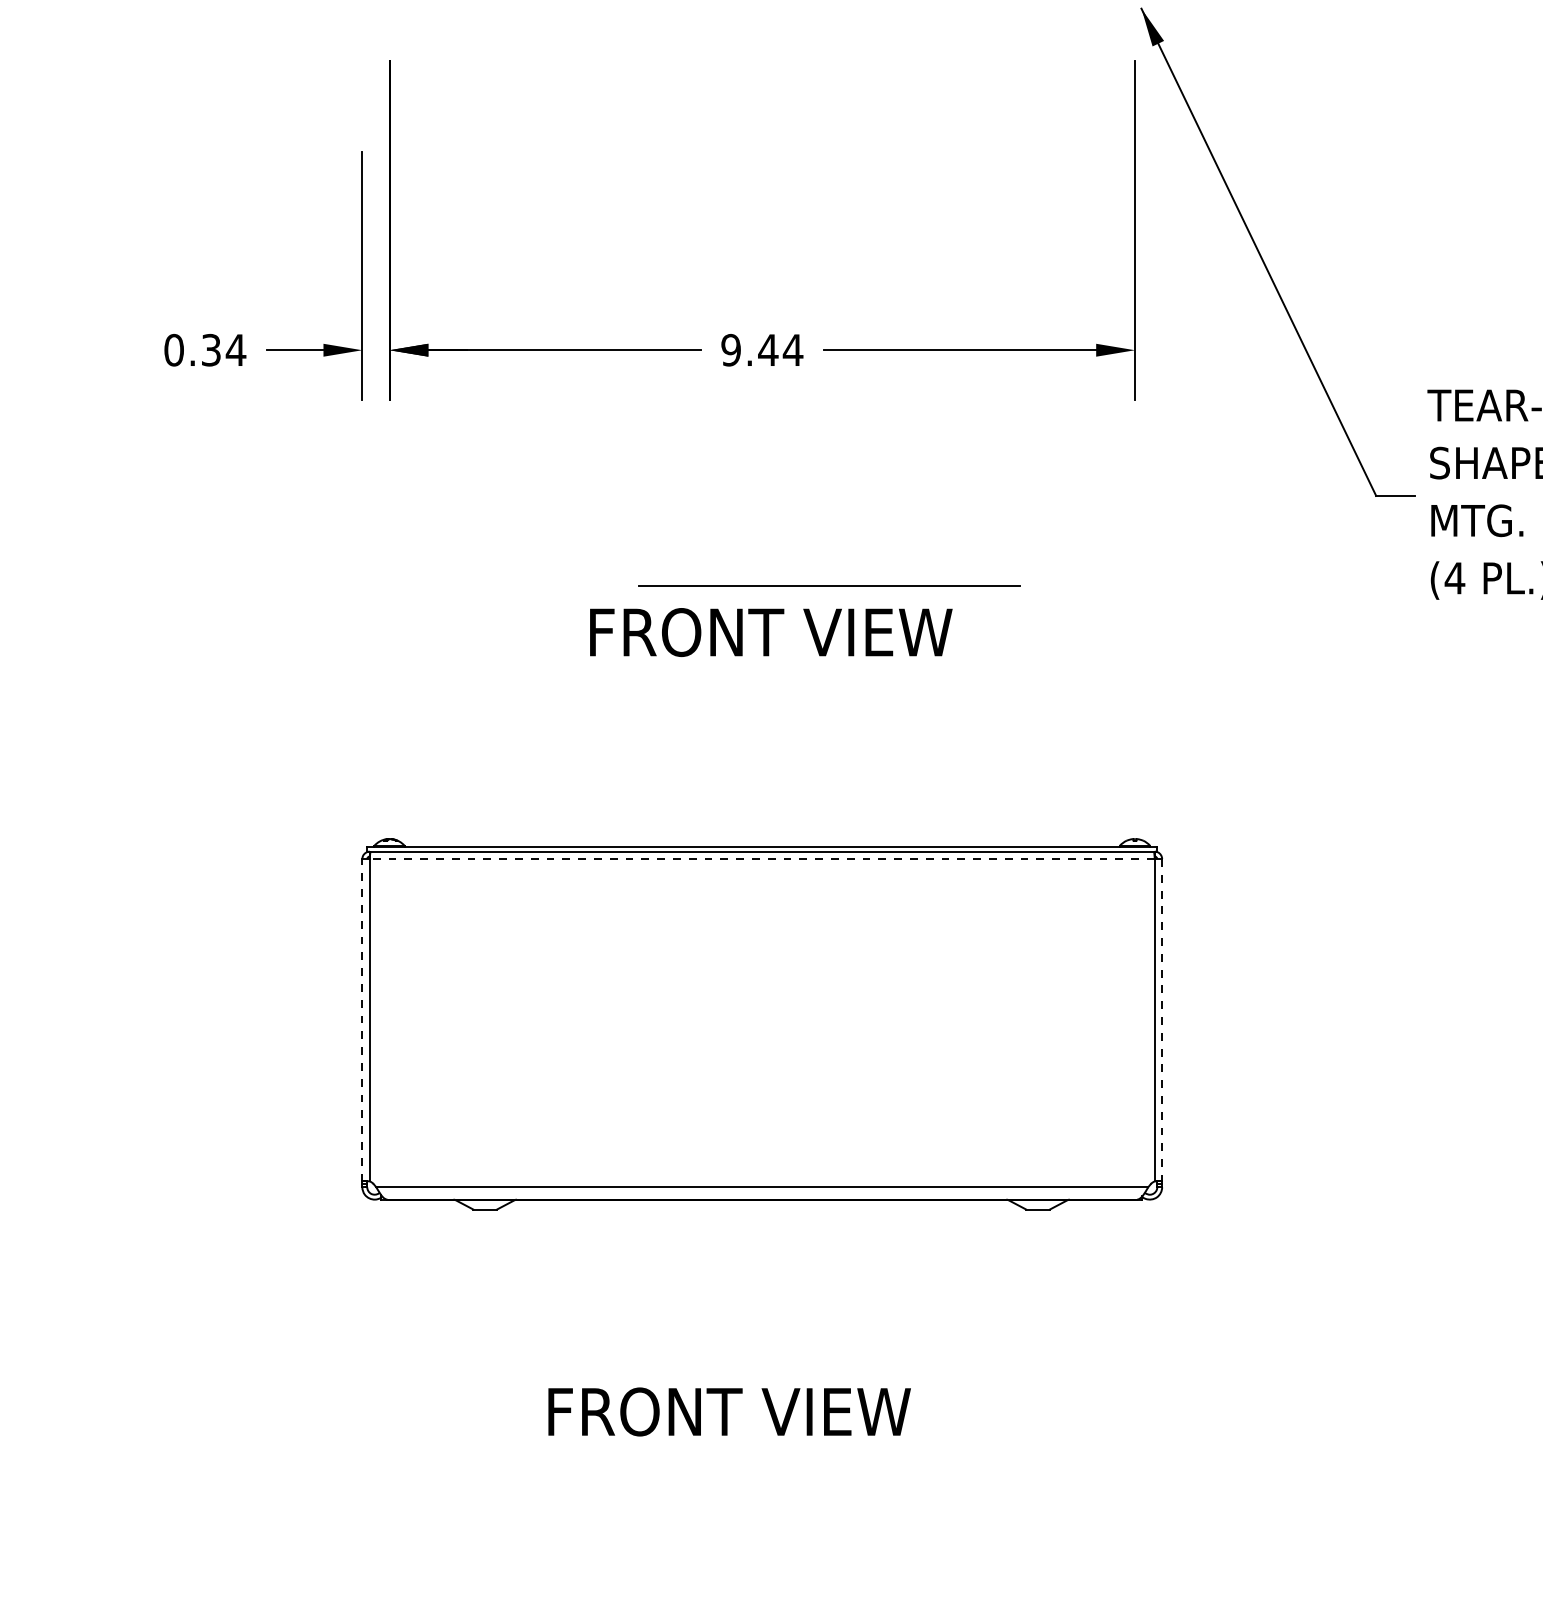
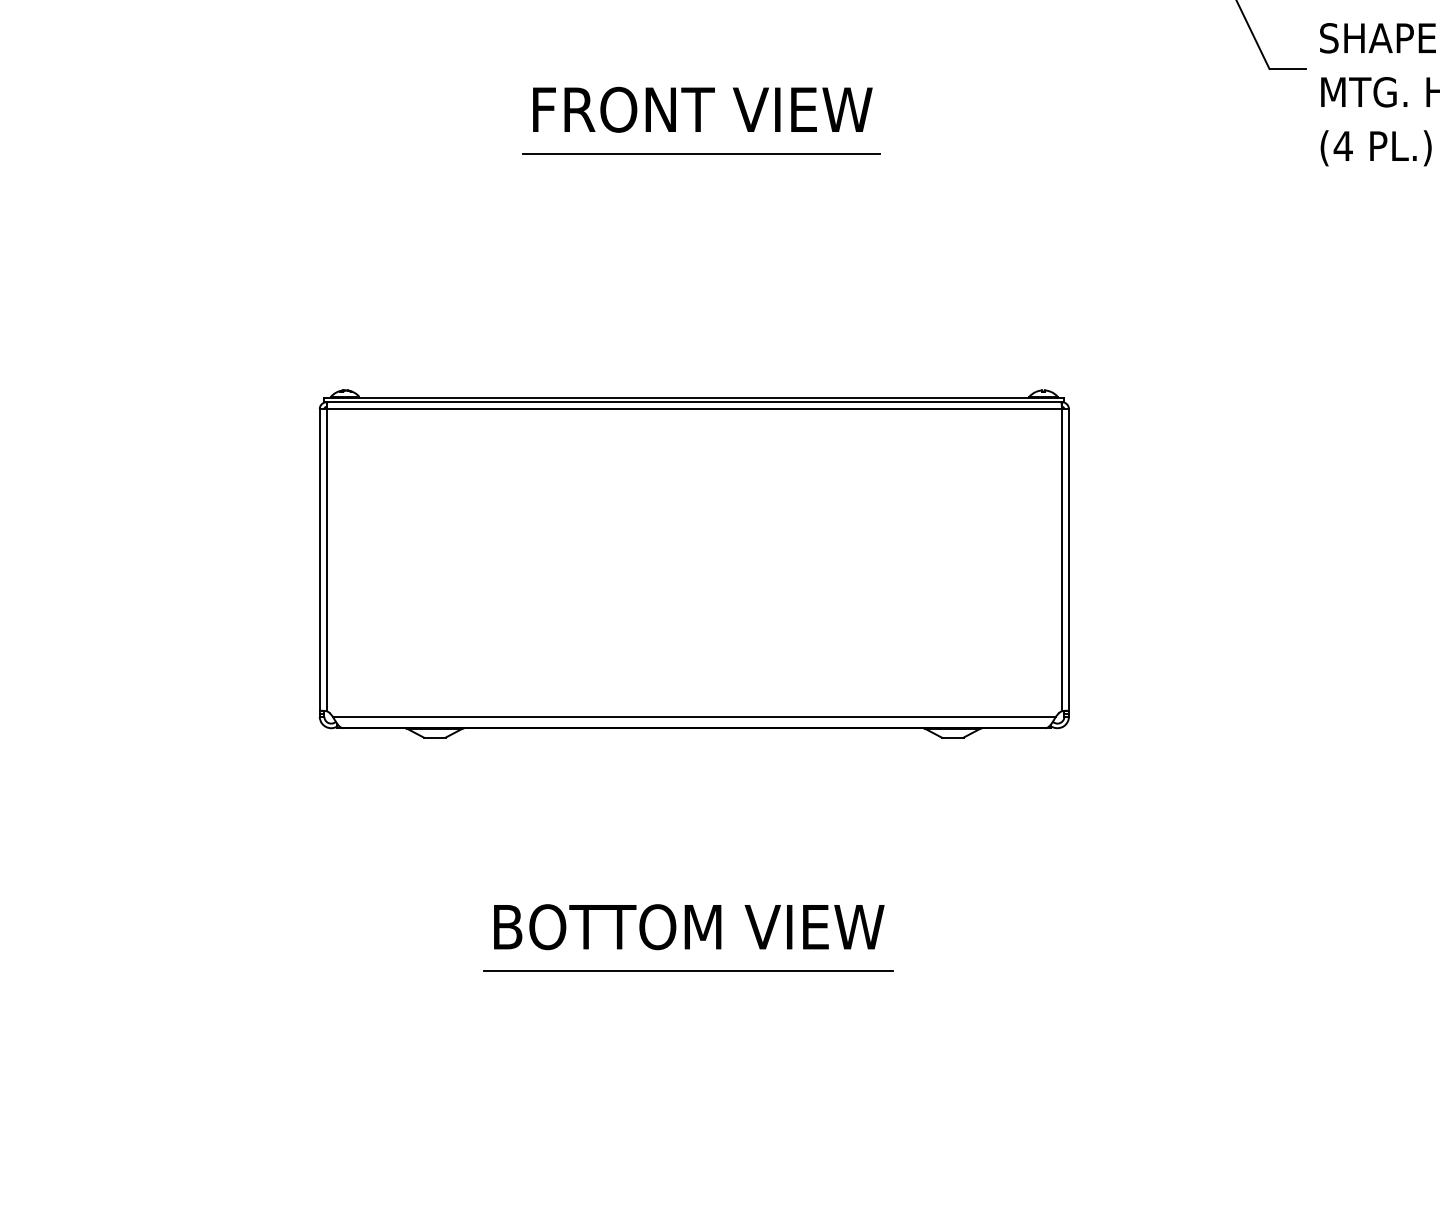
line: (829, 585) -> (702, 152), moved
text: (771, 632) -> (703, 109), moved
line: (762, 859) -> (694, 409), dashed -> solid
line: (362, 1019) -> (319, 559), dashed -> solid
line: (1162, 1020) -> (1069, 560), dashed -> solid
text: (759, 1411) -> (691, 926), FRONT VIEW -> BOTTOM VIEW
line: (755, 1458) -> (688, 970), added

